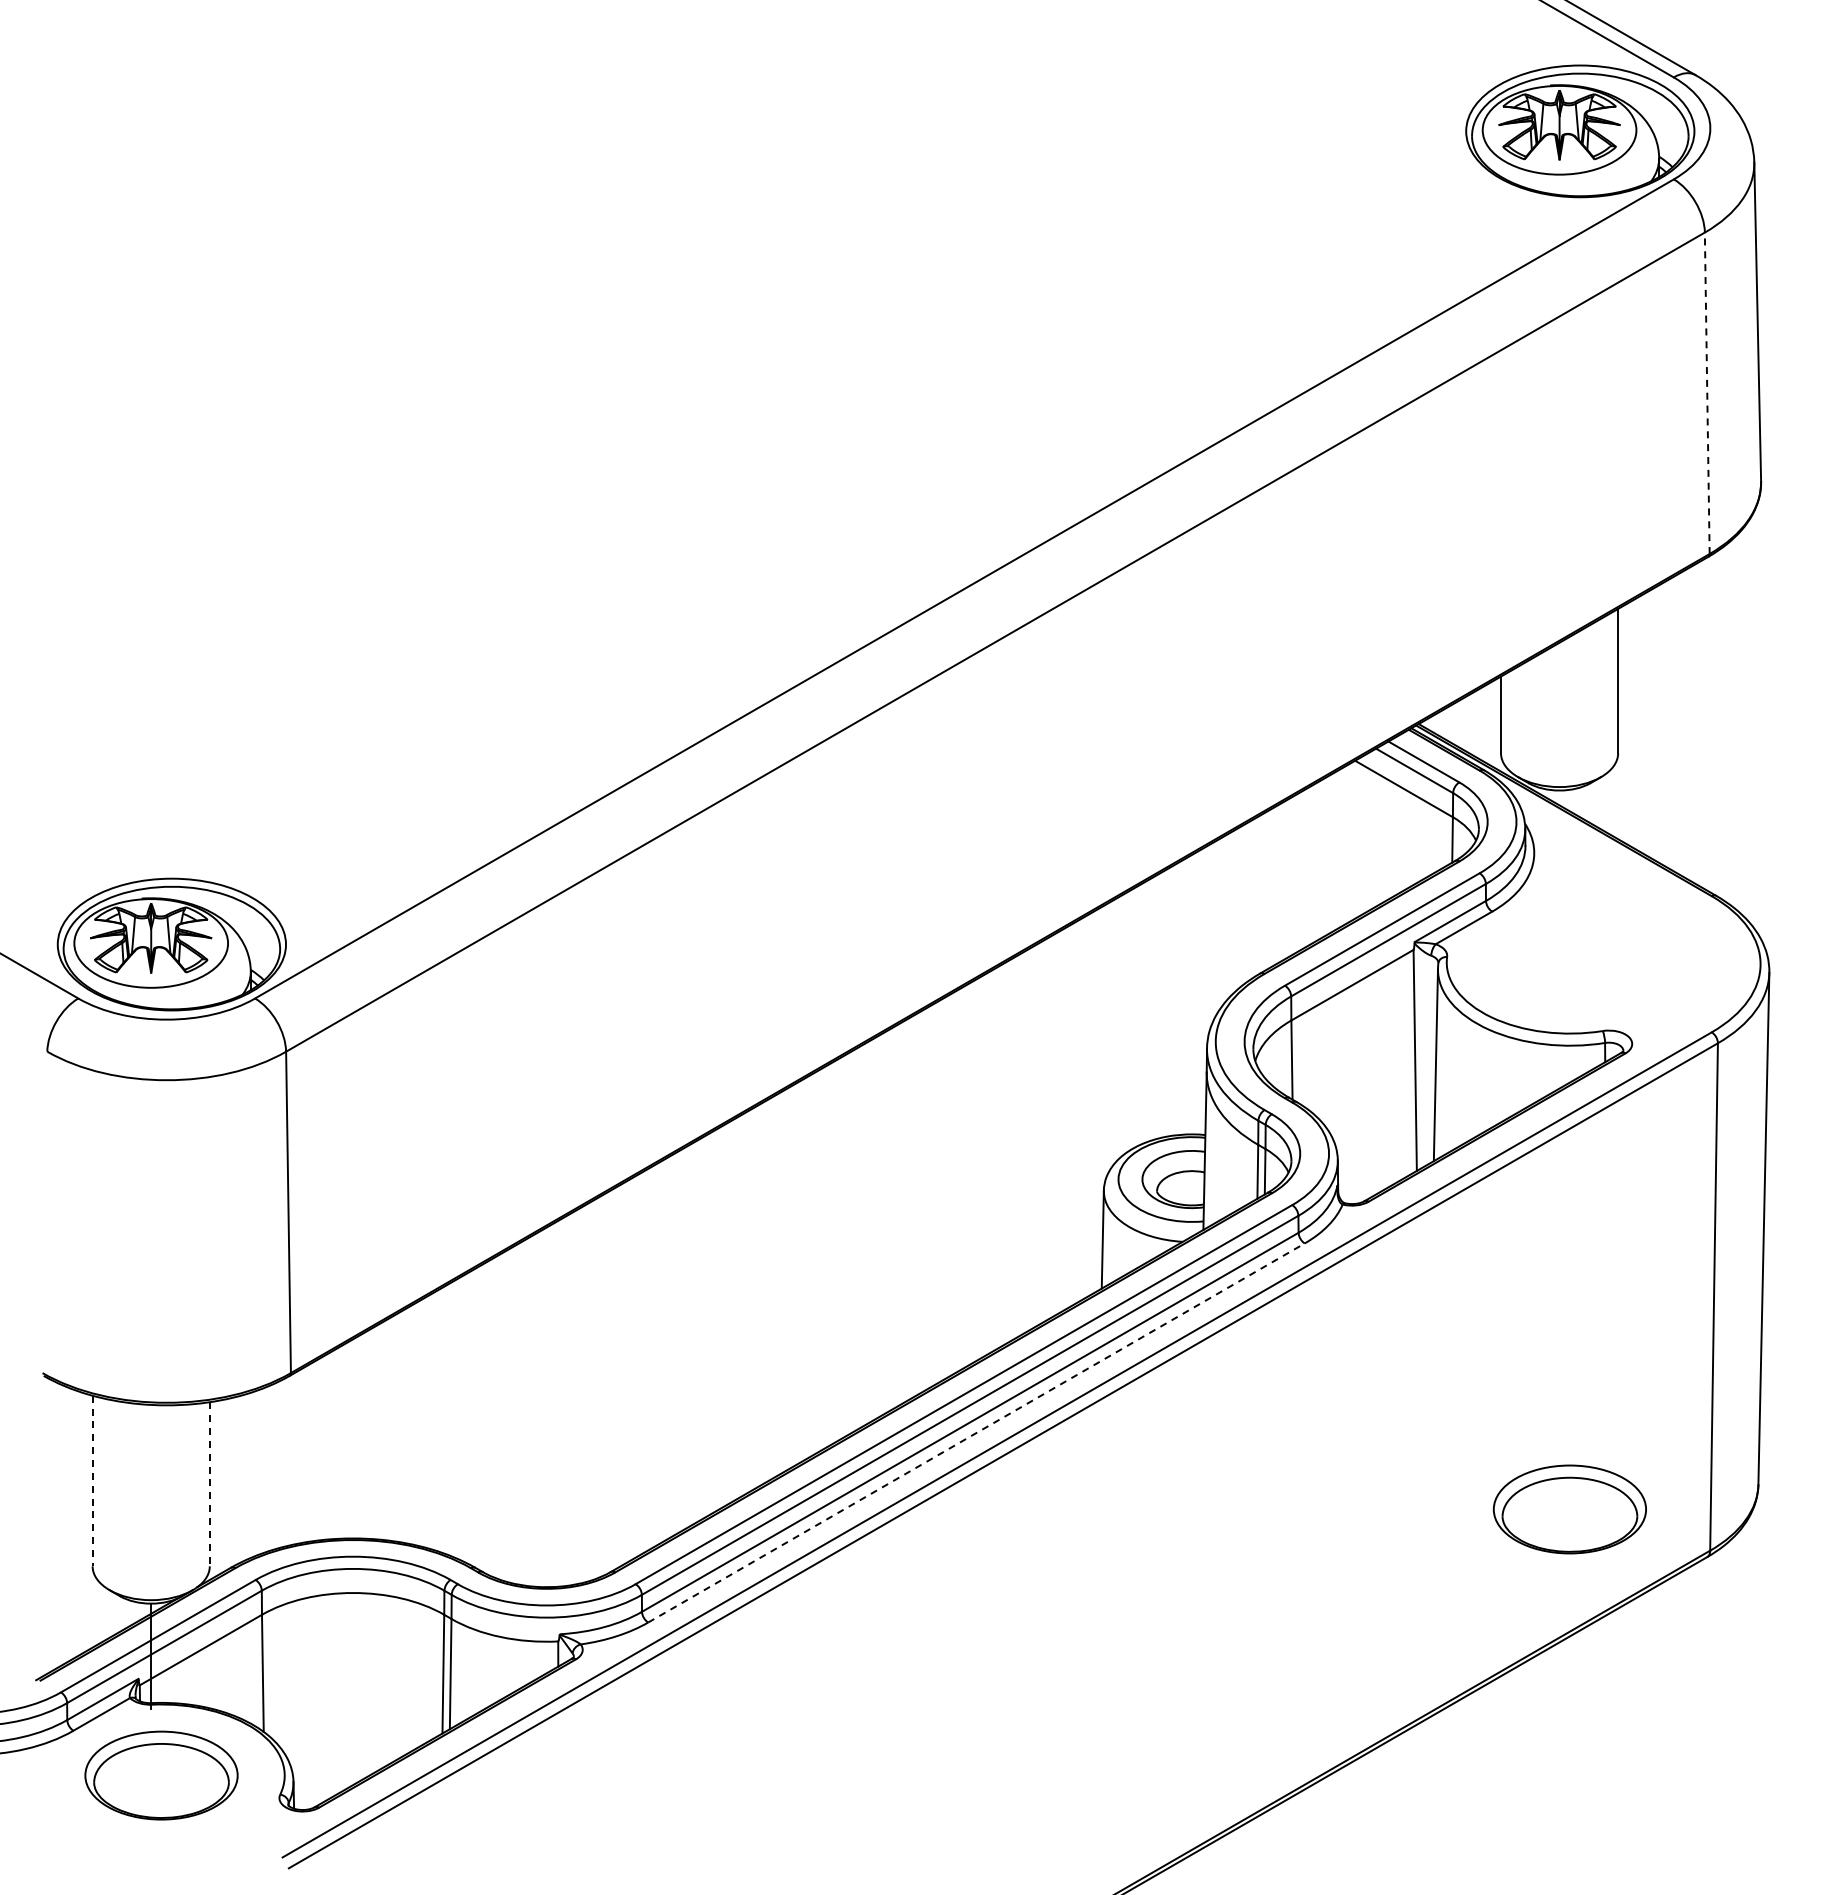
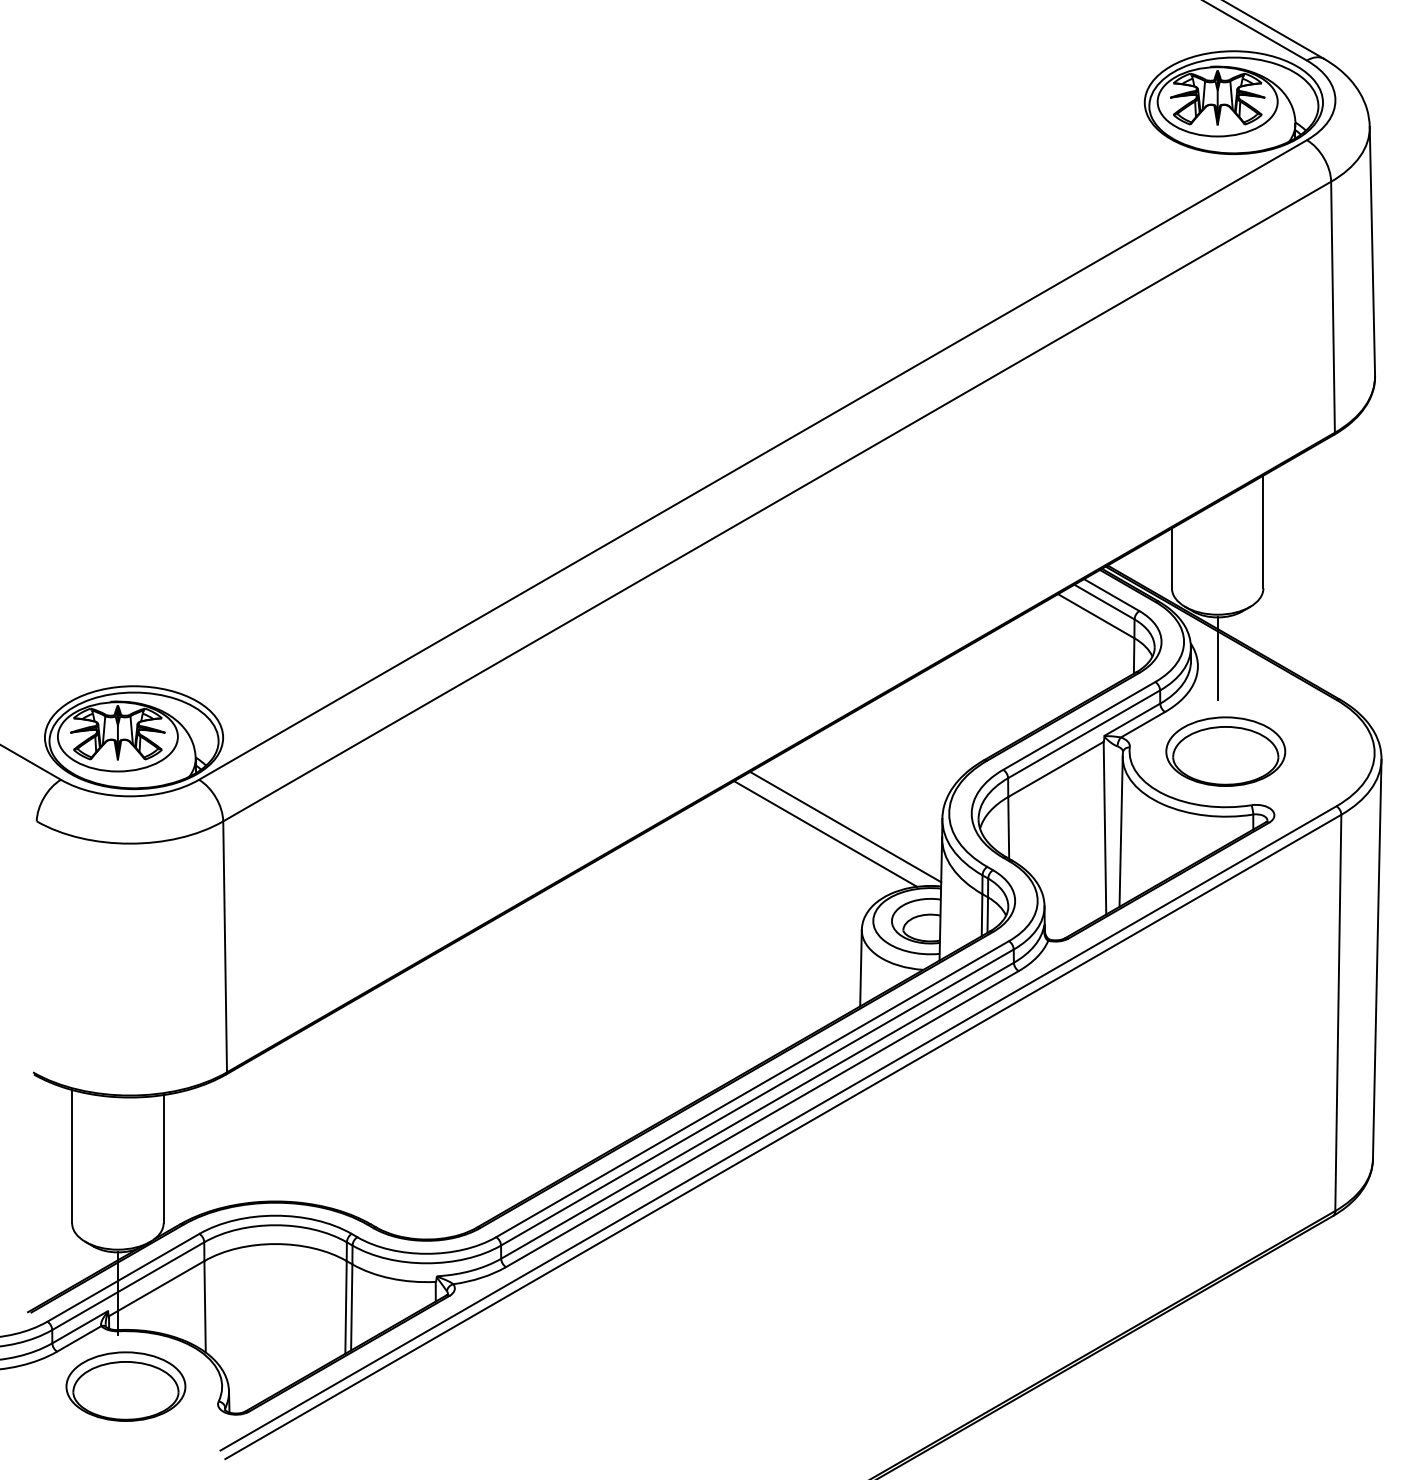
line: (1707, 393) -> (1333, 307), dashed -> solid
line: (1559, 842) -> (1217, 658), added
line: (1082, 1058) -> (845, 826), added
line: (1057, 1067) -> (825, 833), added
line: (976, 1432) -> (762, 1118), dashed -> solid
line: (92, 1481) -> (72, 1157), dashed -> solid
line: (209, 1484) -> (163, 1159), dashed -> solid
part: (1569, 1509) -> (1225, 751), moved

